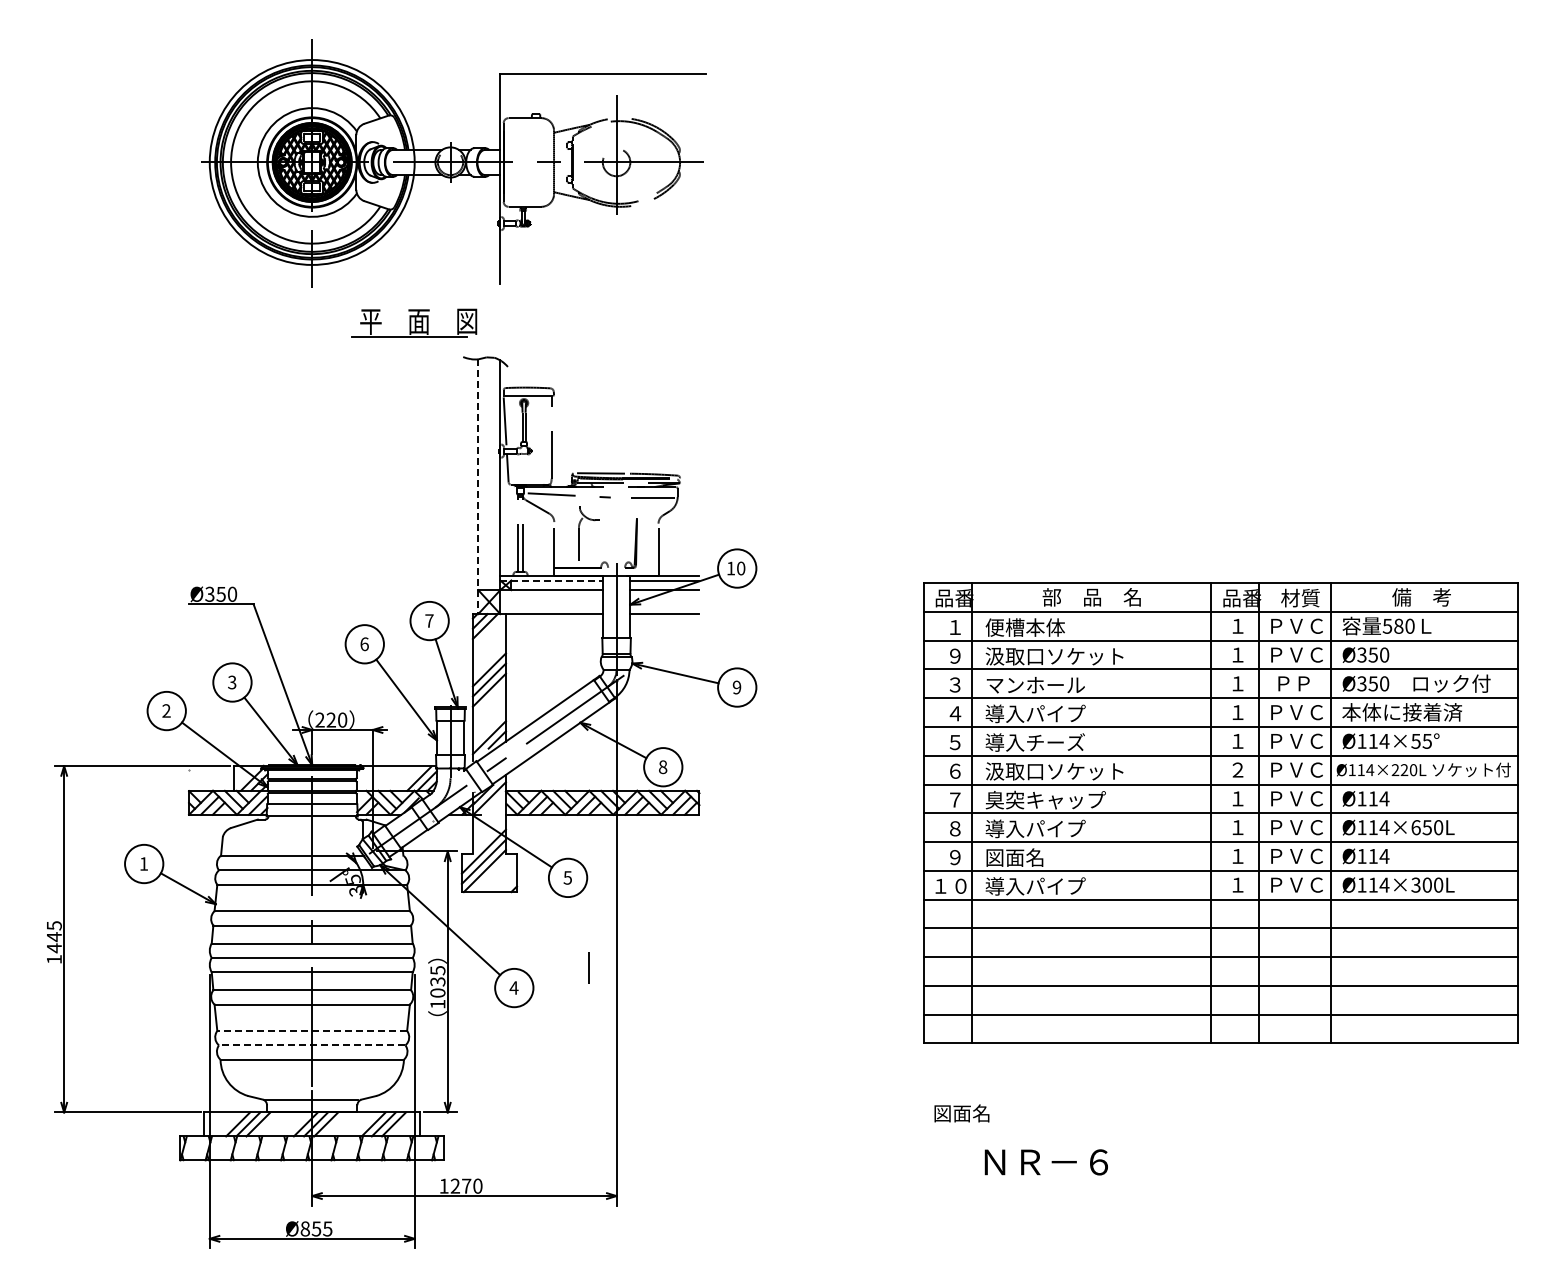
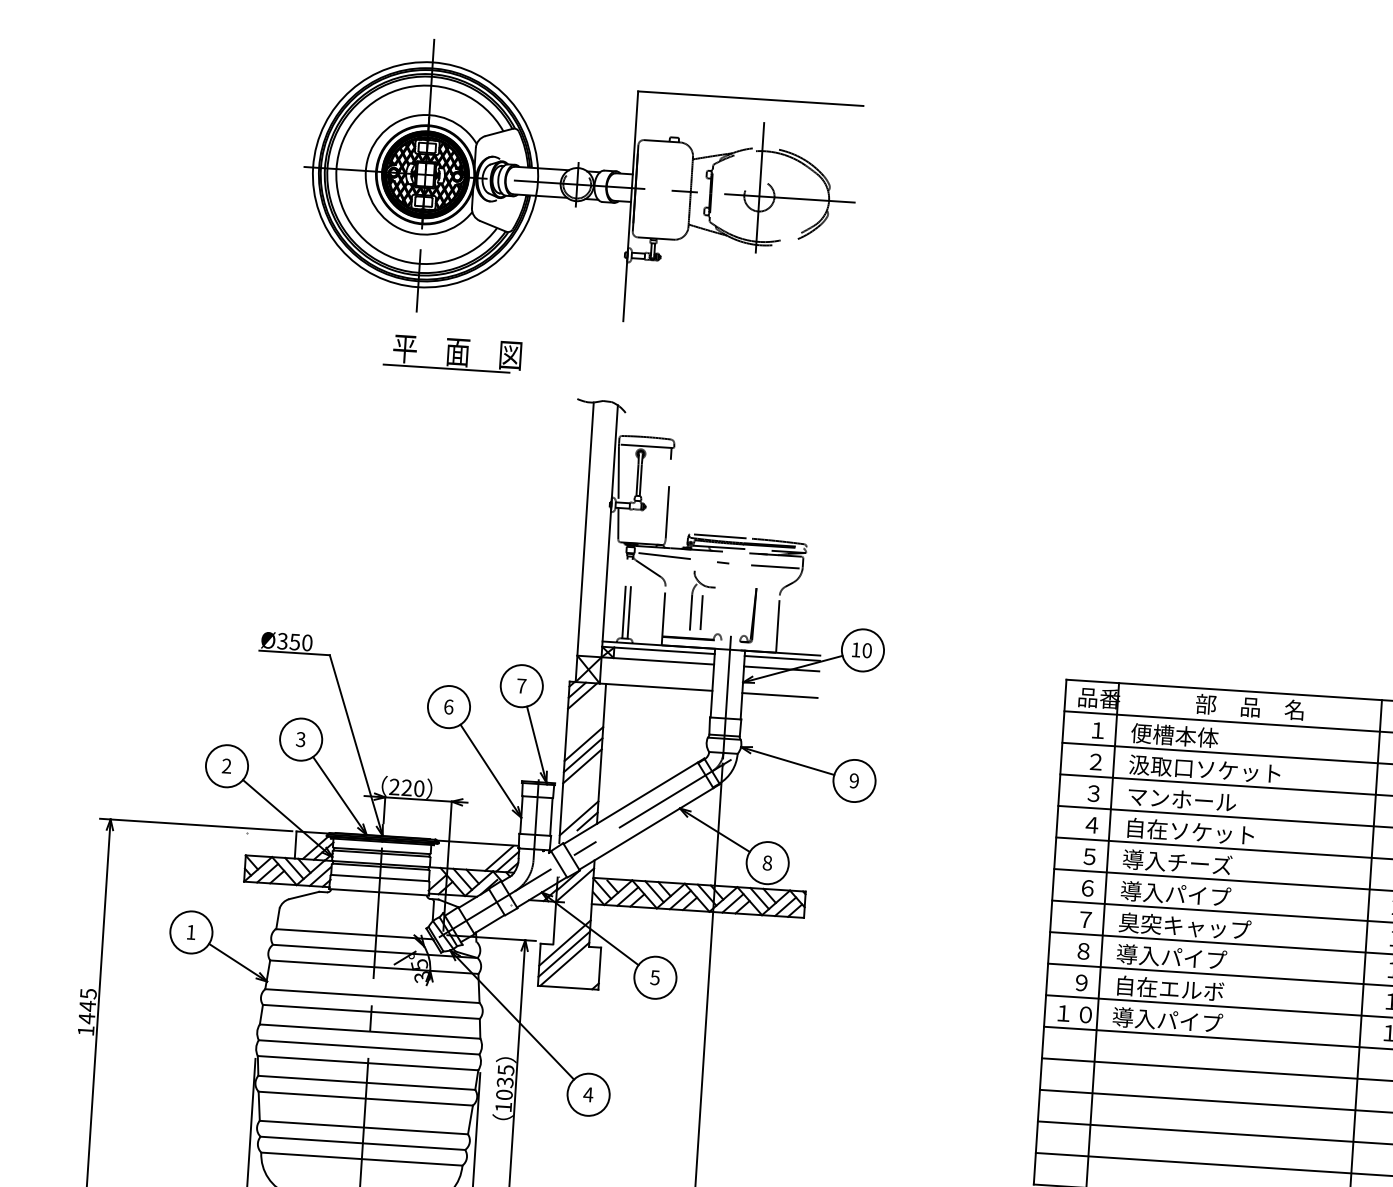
part: (414, 322) -> (452, 352), moved
line: (478, 487) -> (584, 543), dashed -> solid
line: (552, 580) -> (659, 650), dashed -> solid
text: (955, 655) -> (1096, 761), ９ -> ２
text: (1044, 713) -> (1189, 831), 導入パイプ -> 自在ソケット
text: (1054, 771) -> (1196, 895), 汲取口ソケット -> 導入パイプ
text: (1035, 857) -> (1169, 988), 図面名 -> 自在エルボ
line: (588, 967) -> (701, 612), moved
line: (312, 1030) -> (364, 1127), dashed -> solid
line: (311, 1045) -> (362, 1143), dashed -> solid

